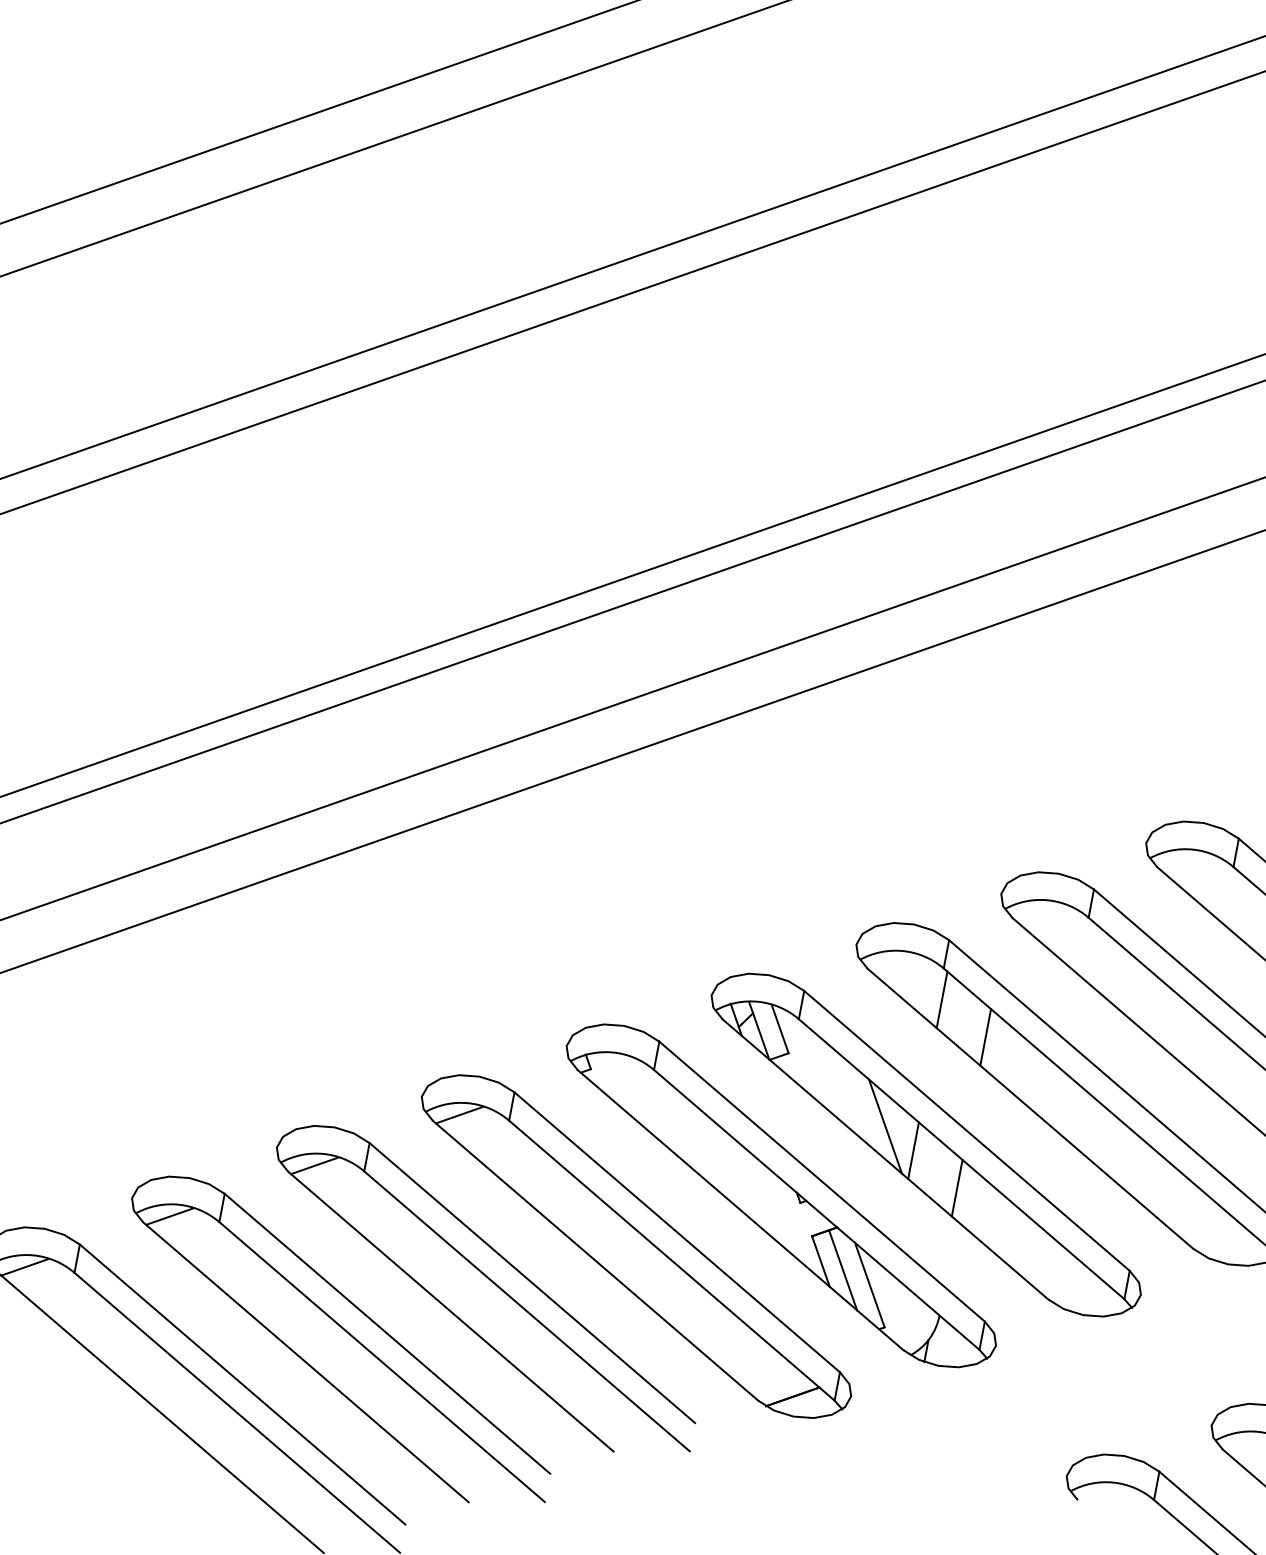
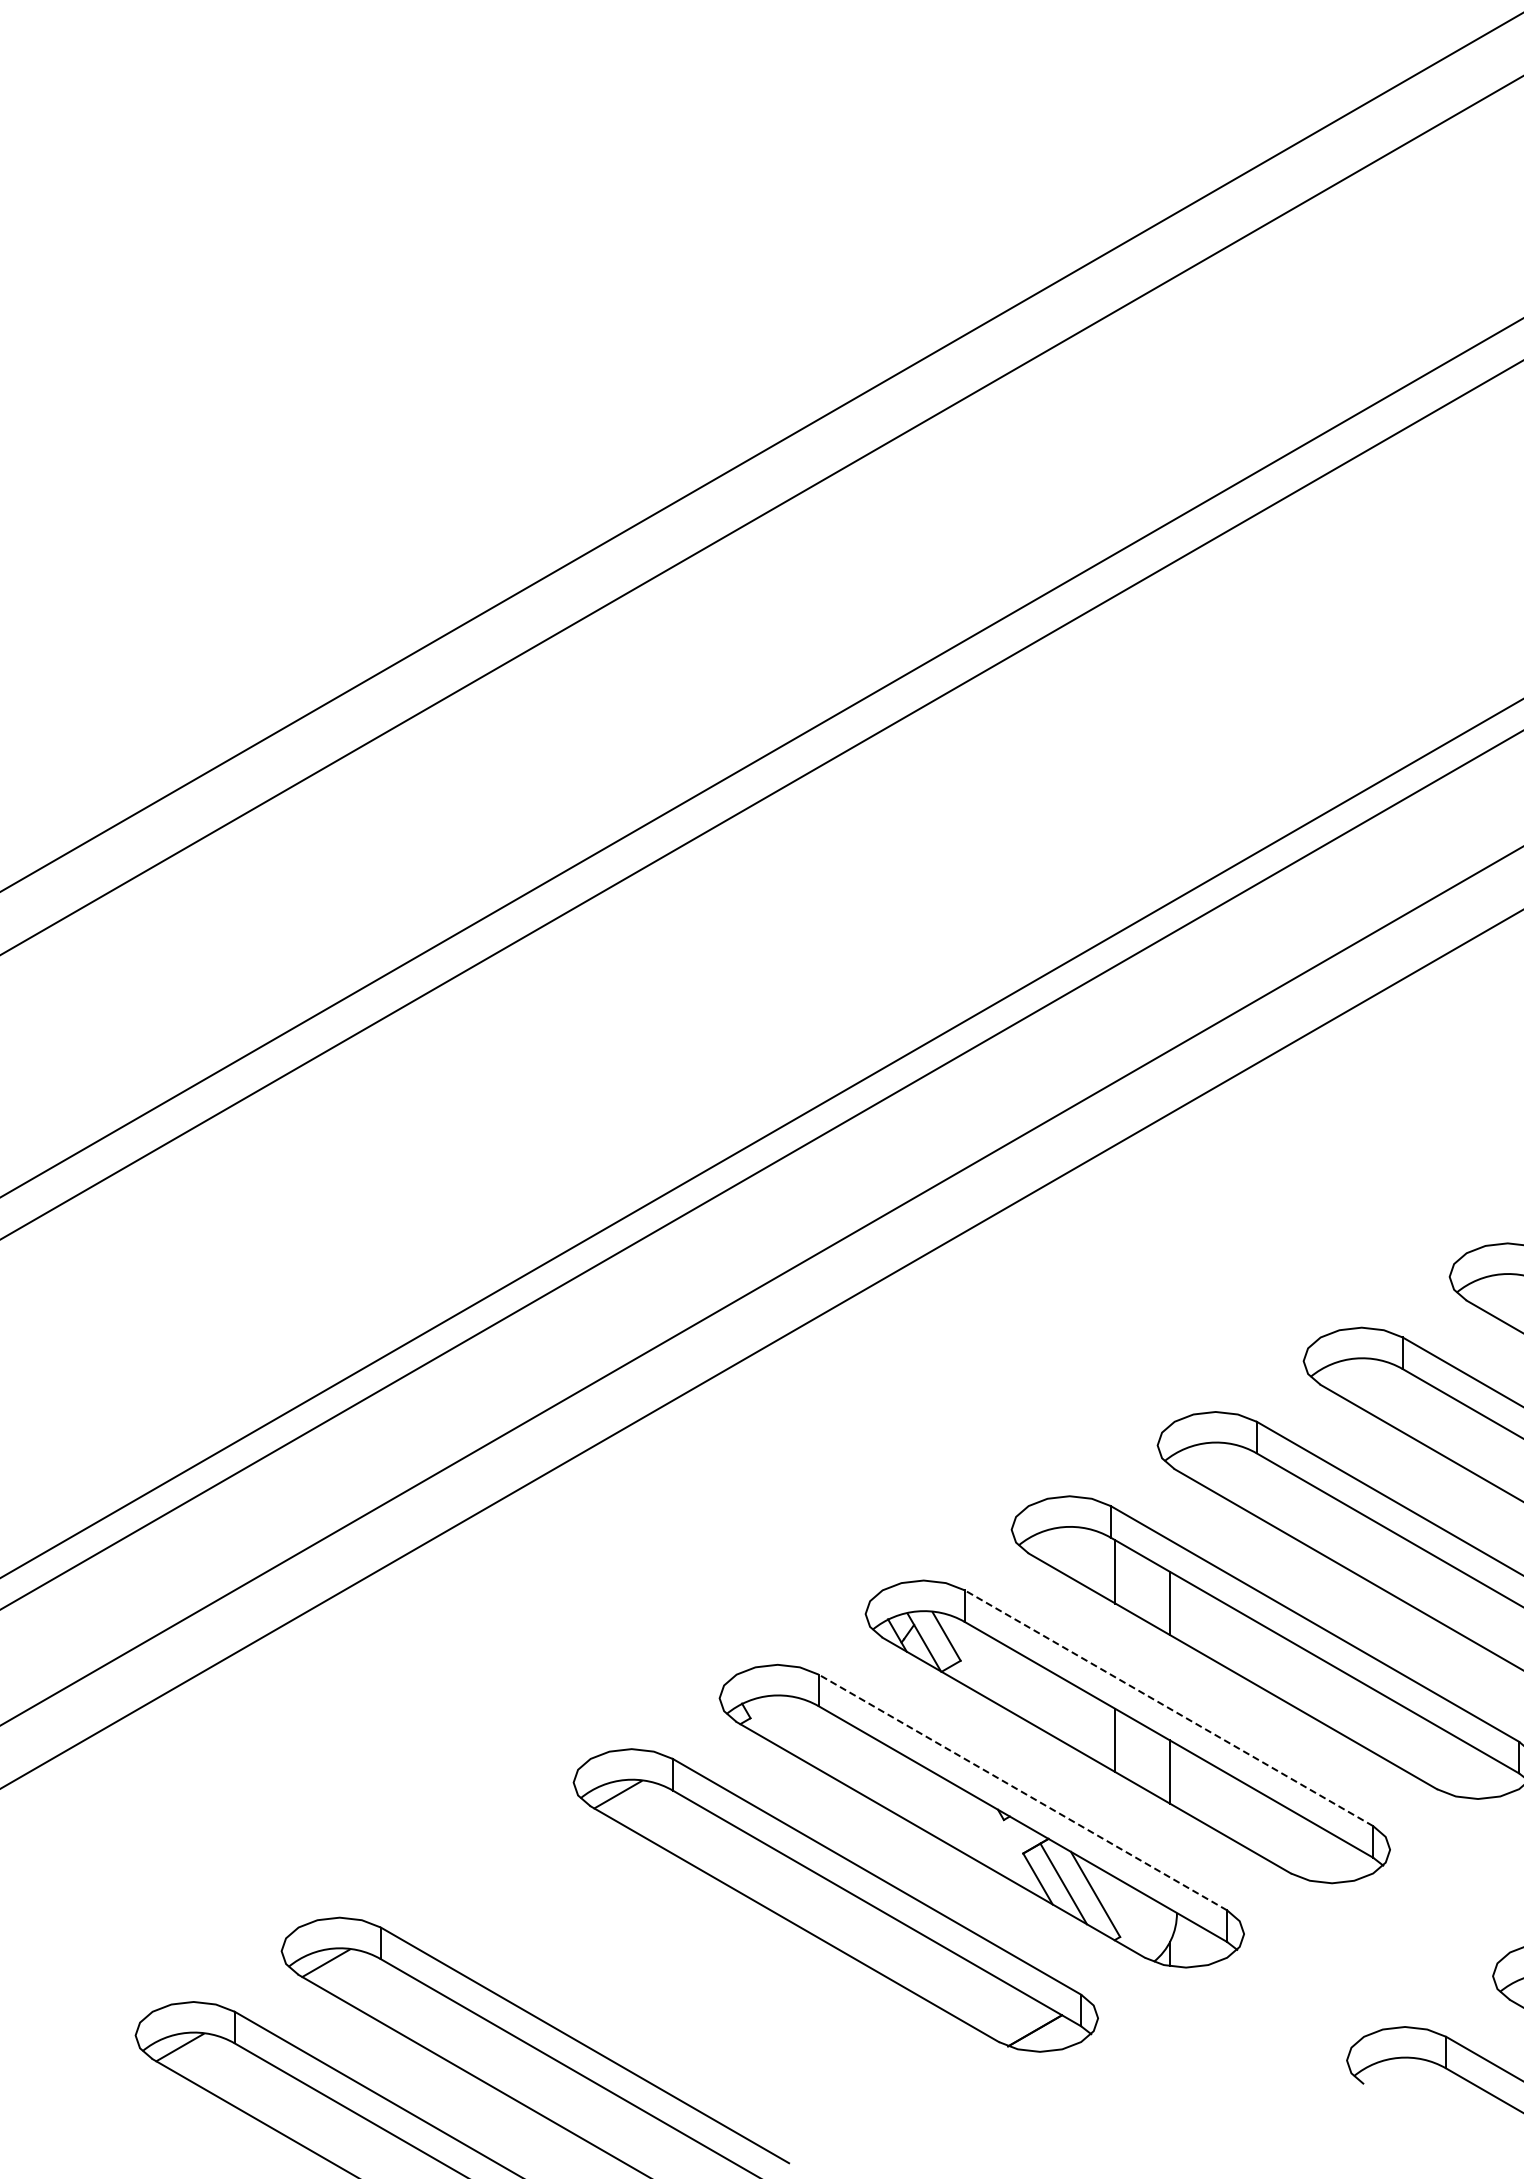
line: (885, 1125) -> (1079, 1719), removed
line: (966, 1131) -> (1168, 1708), solid -> dashed
line: (821, 1181) -> (1022, 1792), solid -> dashed
part: (491, 1282) -> (686, 1968), removed

